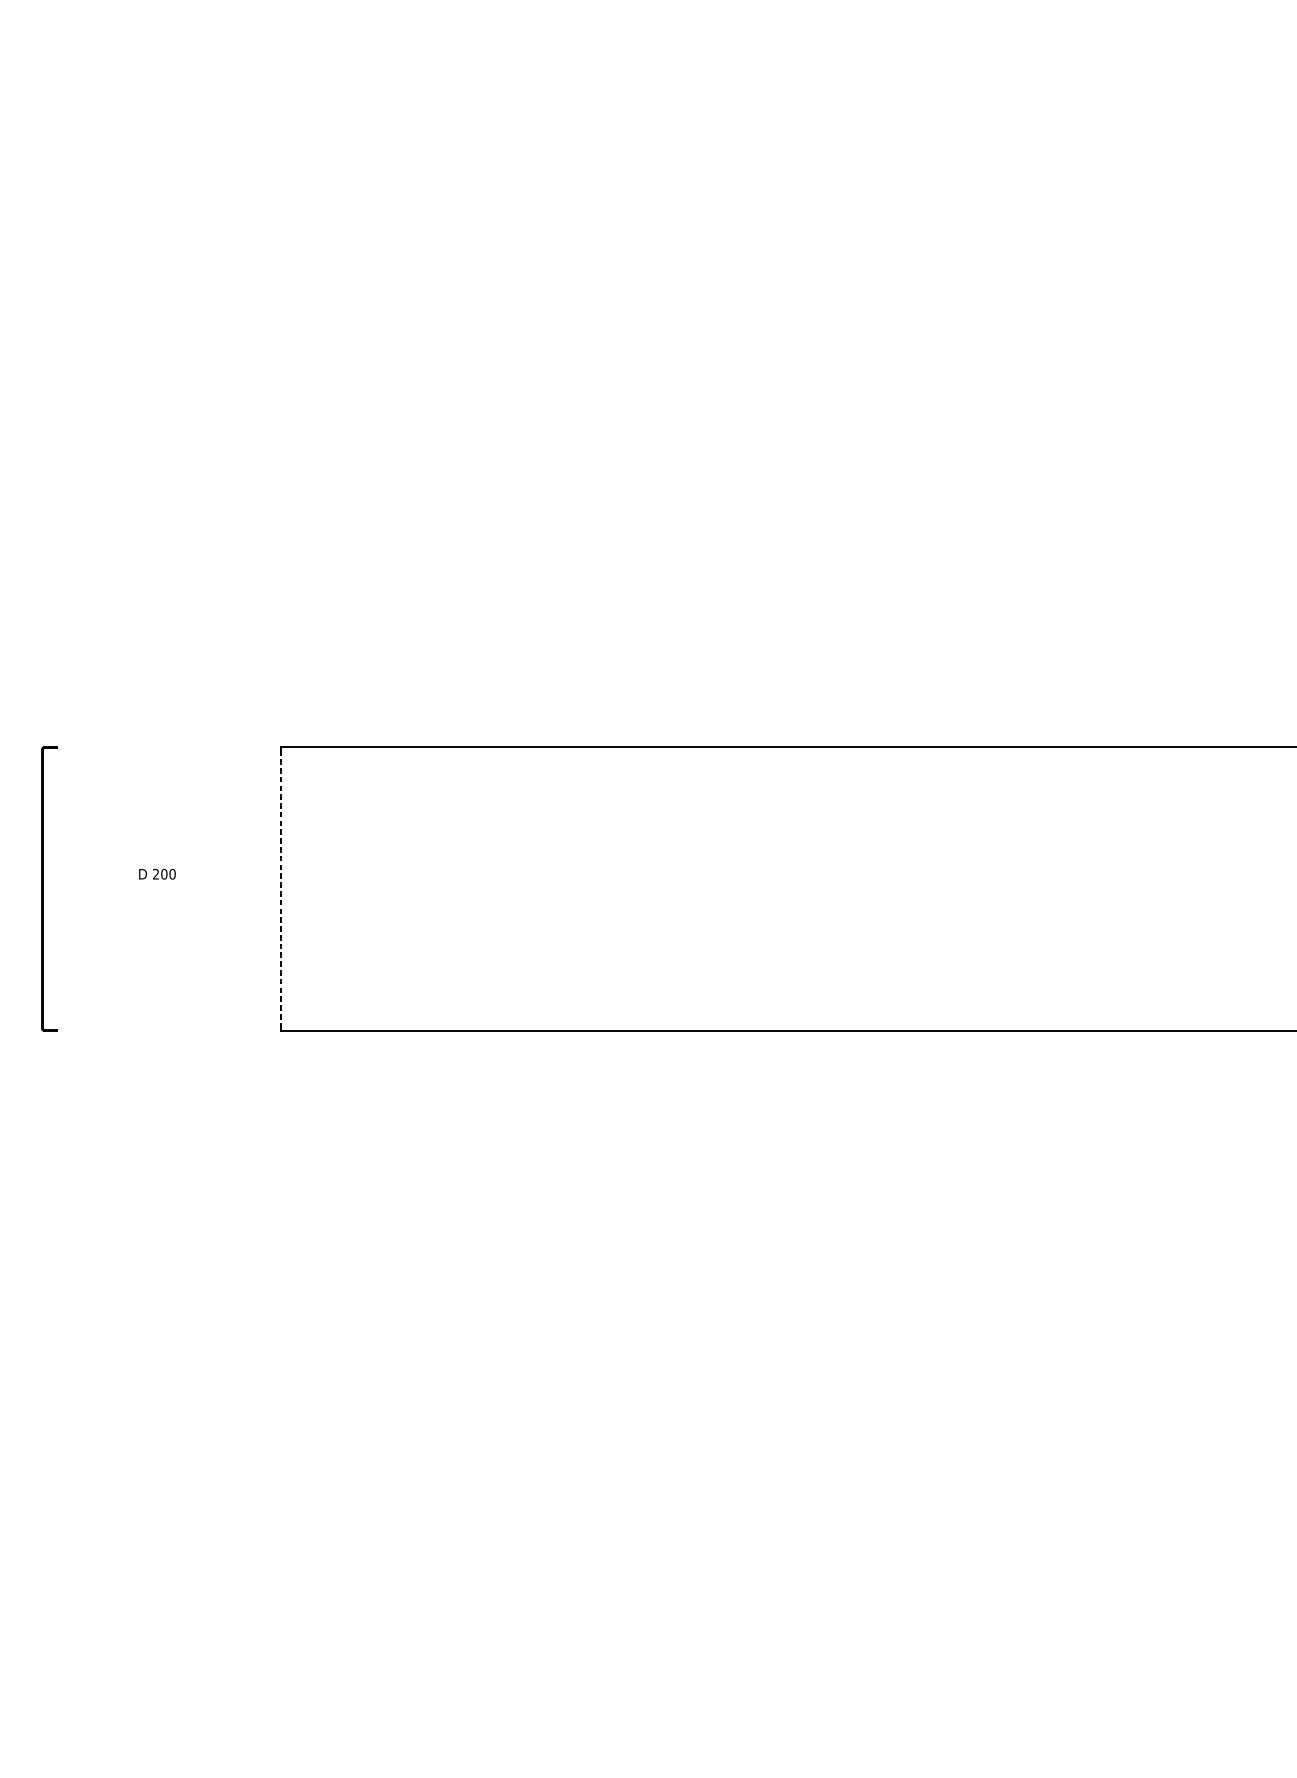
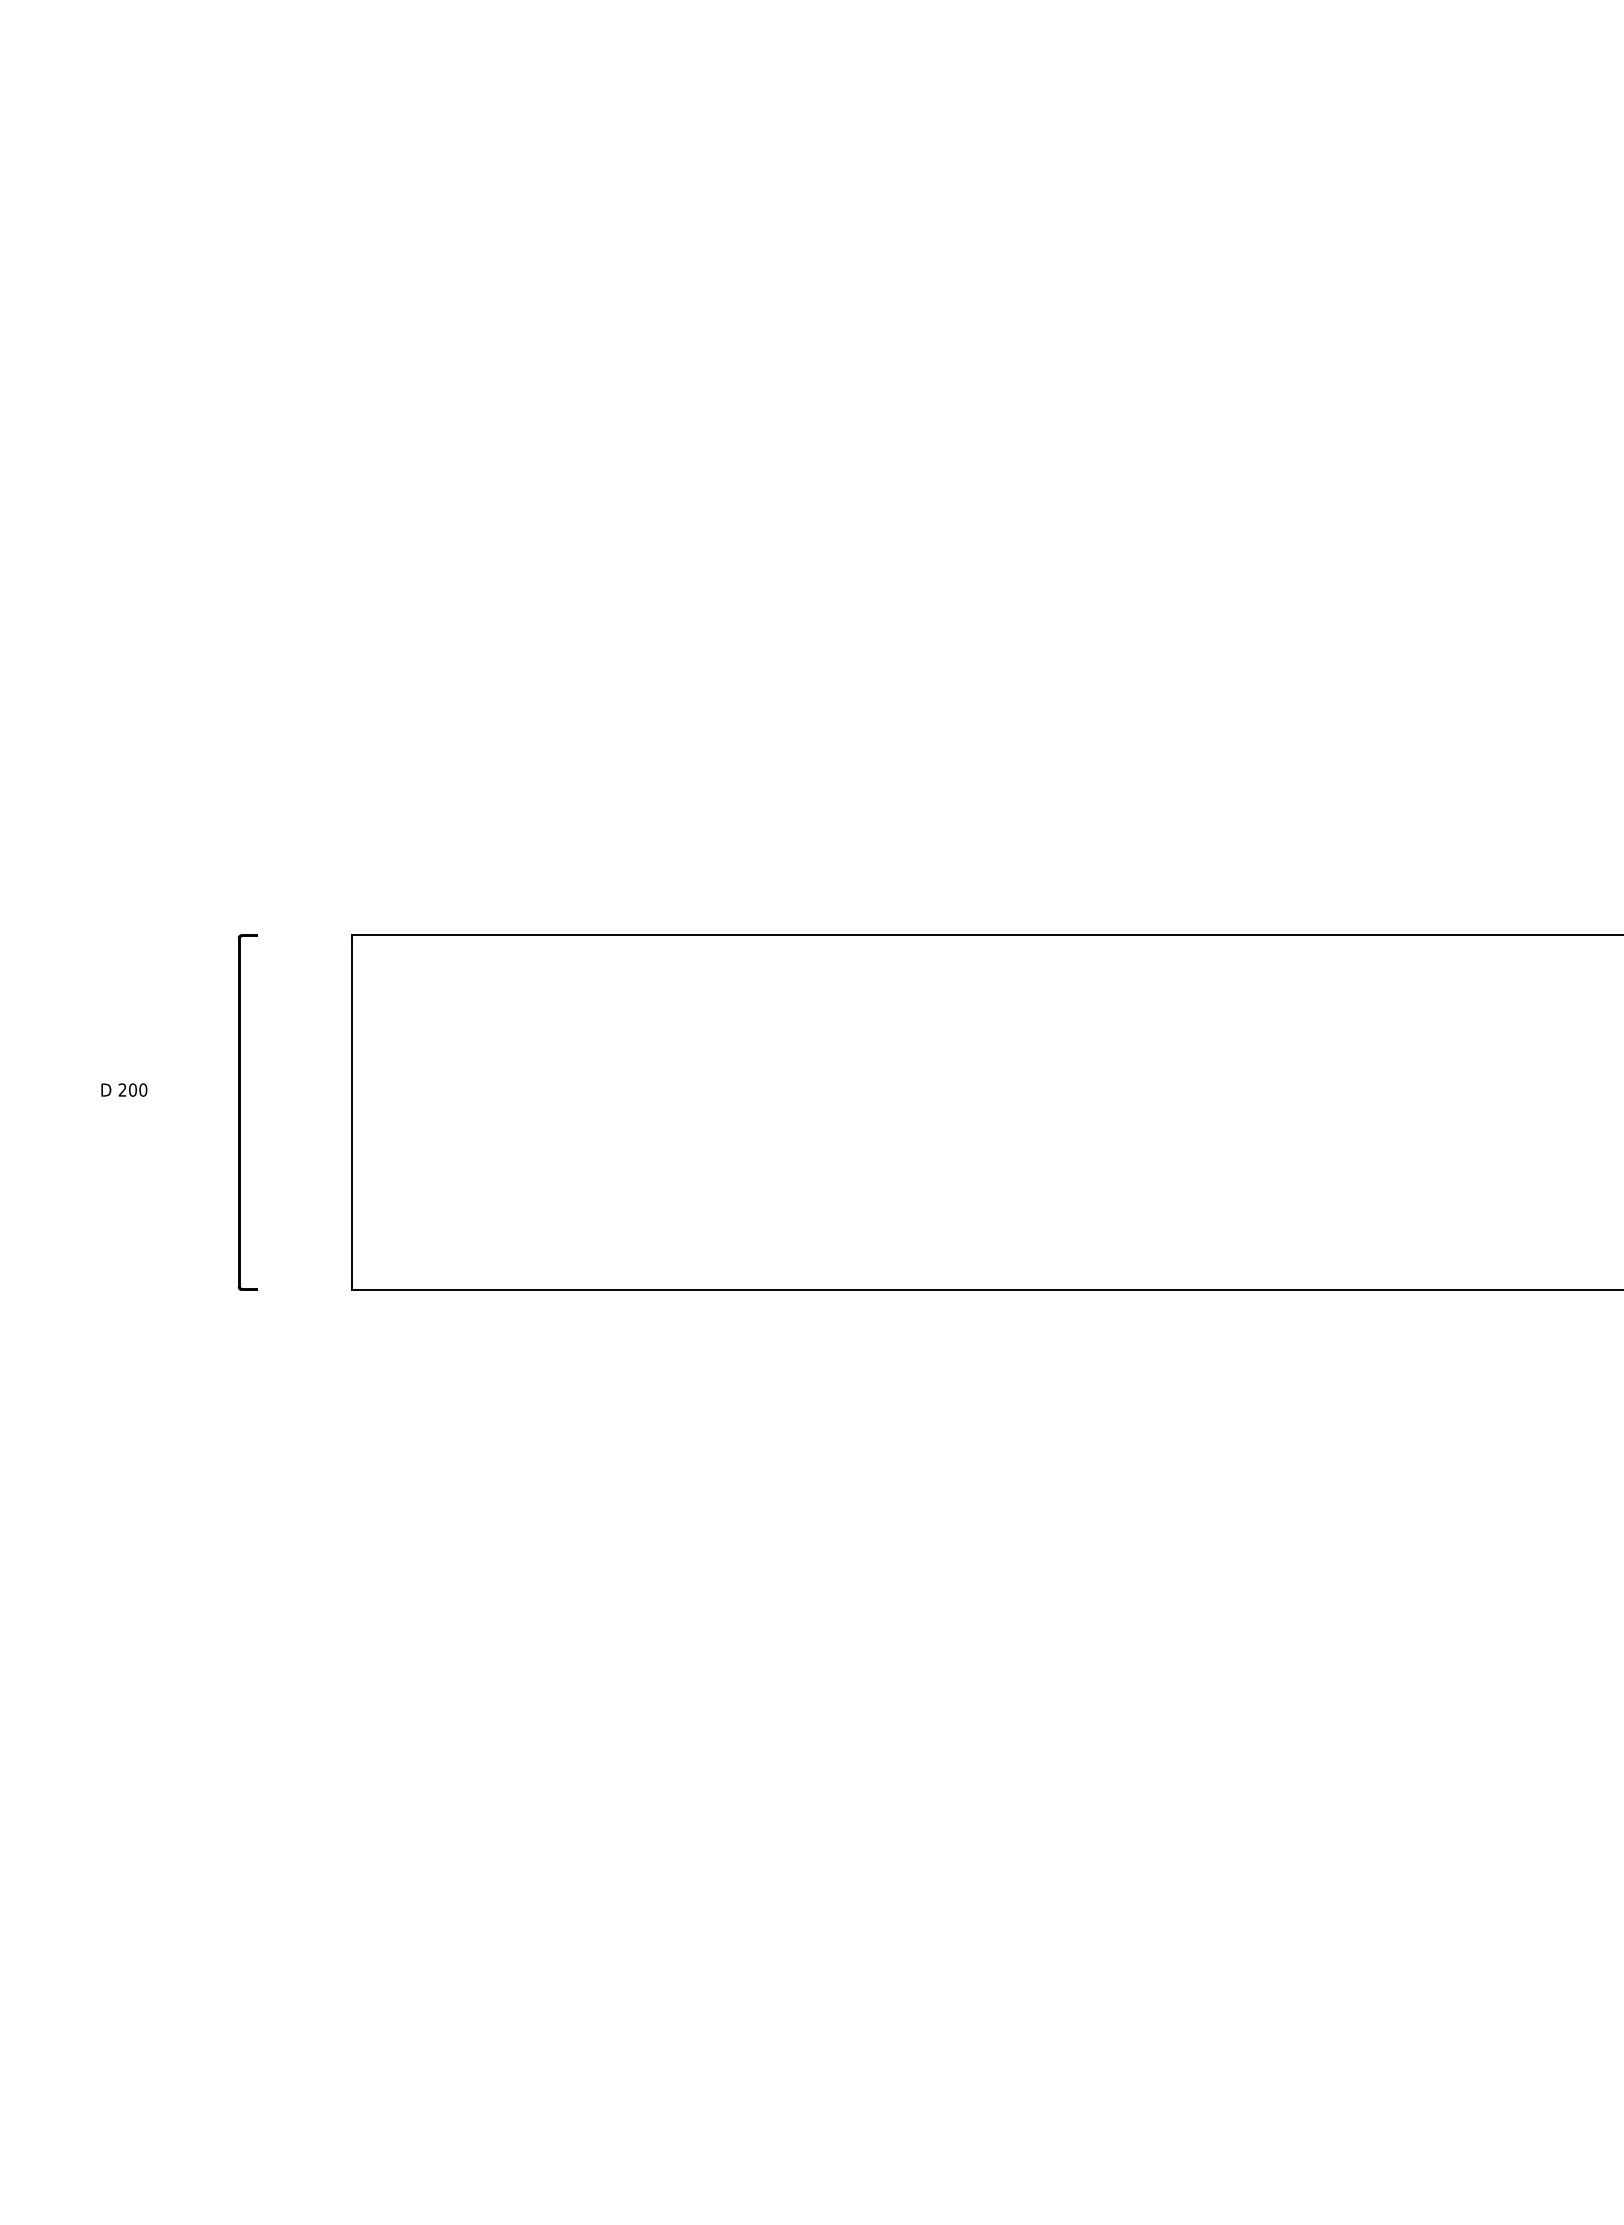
text: (157, 873) -> (124, 1089), moved
part: (43, 889) -> (240, 1112), moved
line: (281, 889) -> (352, 1112), dashed -> solid

